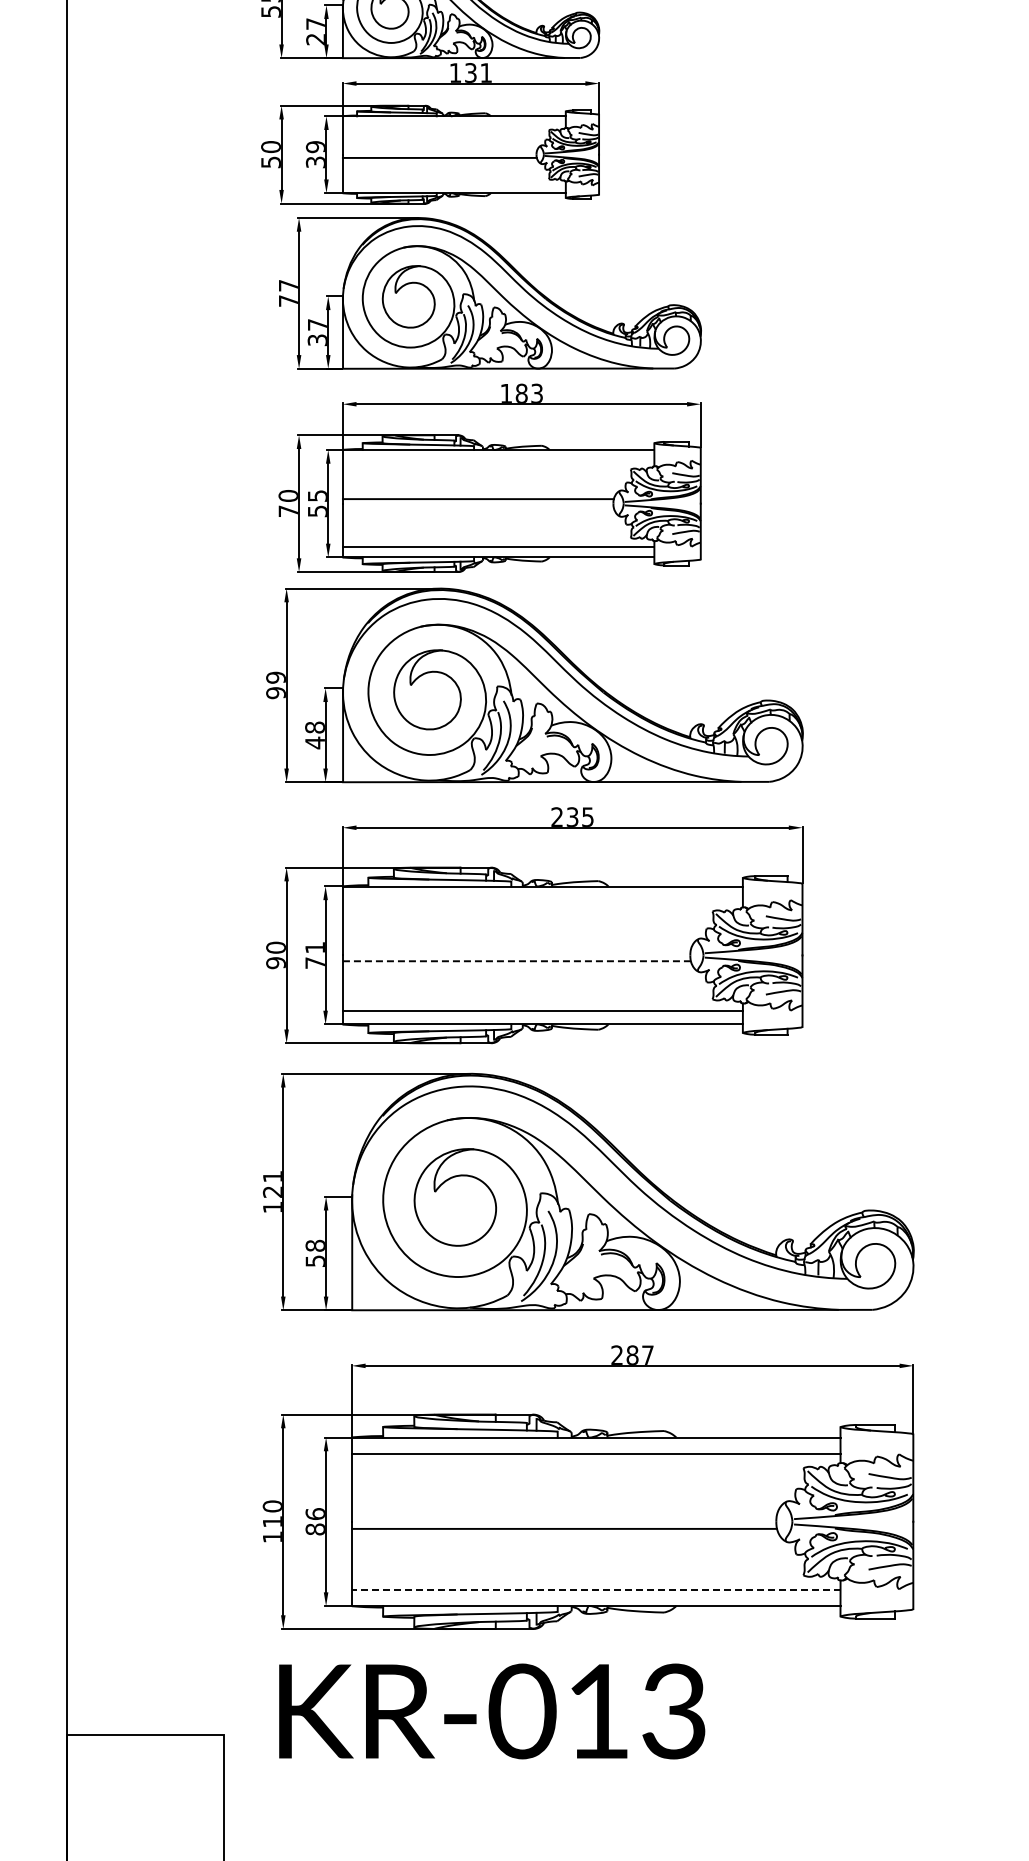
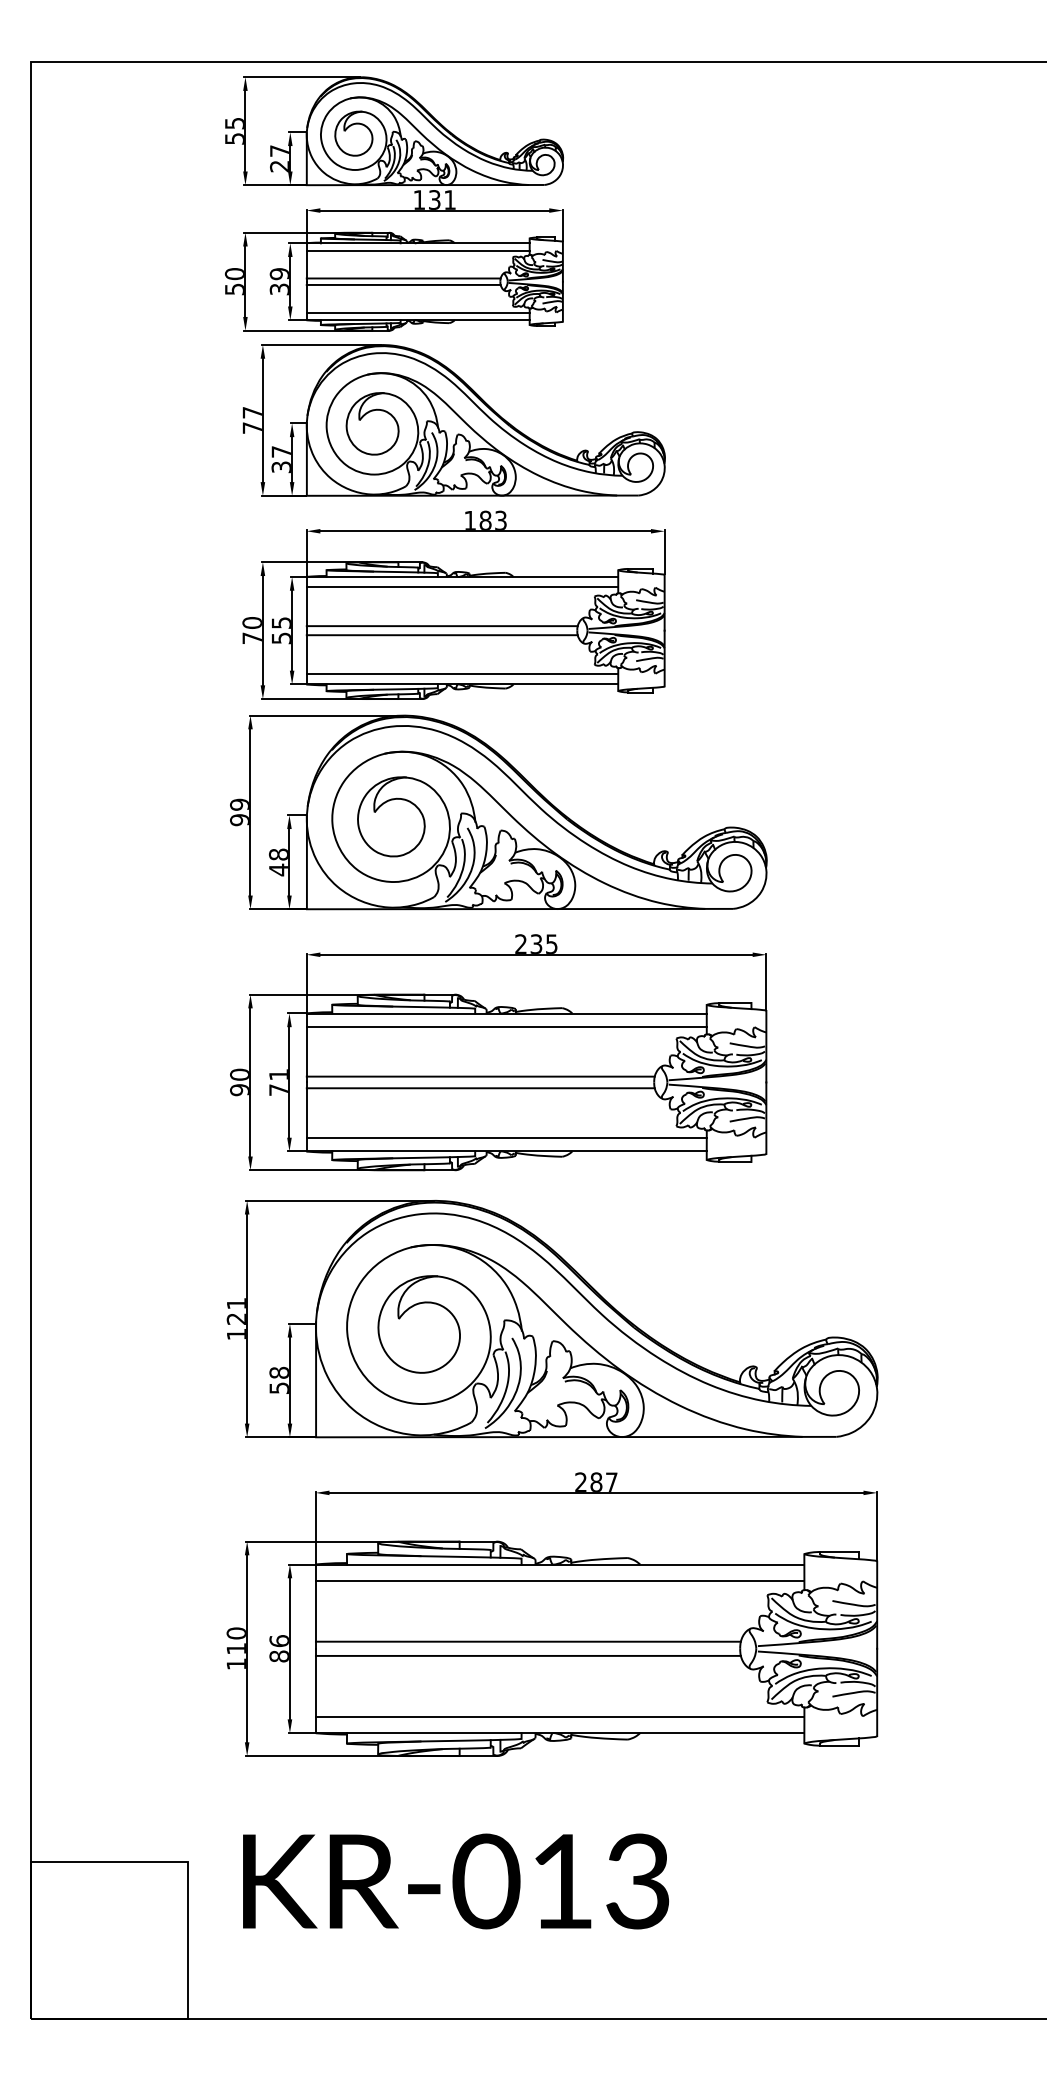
line: (453, 123) -> (417, 250), added
line: (439, 151) -> (403, 278), added
line: (453, 185) -> (417, 312), added
line: (498, 460) -> (462, 587), added
line: (477, 508) -> (441, 635), added
line: (542, 899) -> (506, 1026), added
line: (516, 949) -> (480, 1076), added
line: (516, 961) -> (480, 1088), dashed -> solid
line: (563, 1514) -> (527, 1641), added
line: (595, 1589) -> (559, 1716), dashed -> solid
text: (492, 1711) -> (456, 1881), moved

